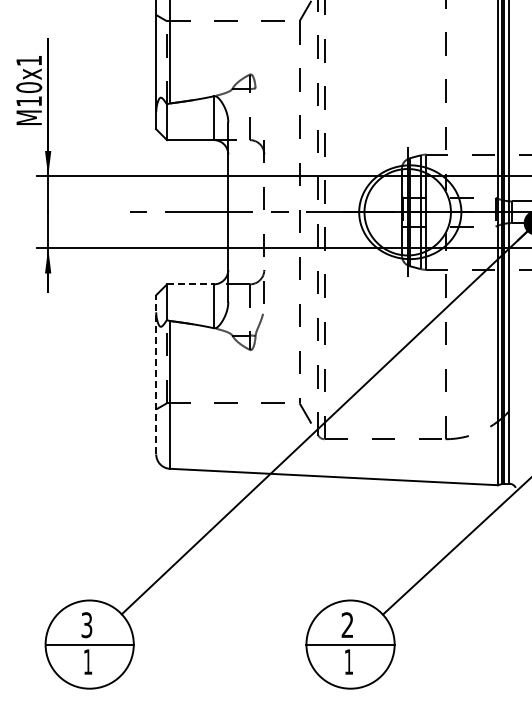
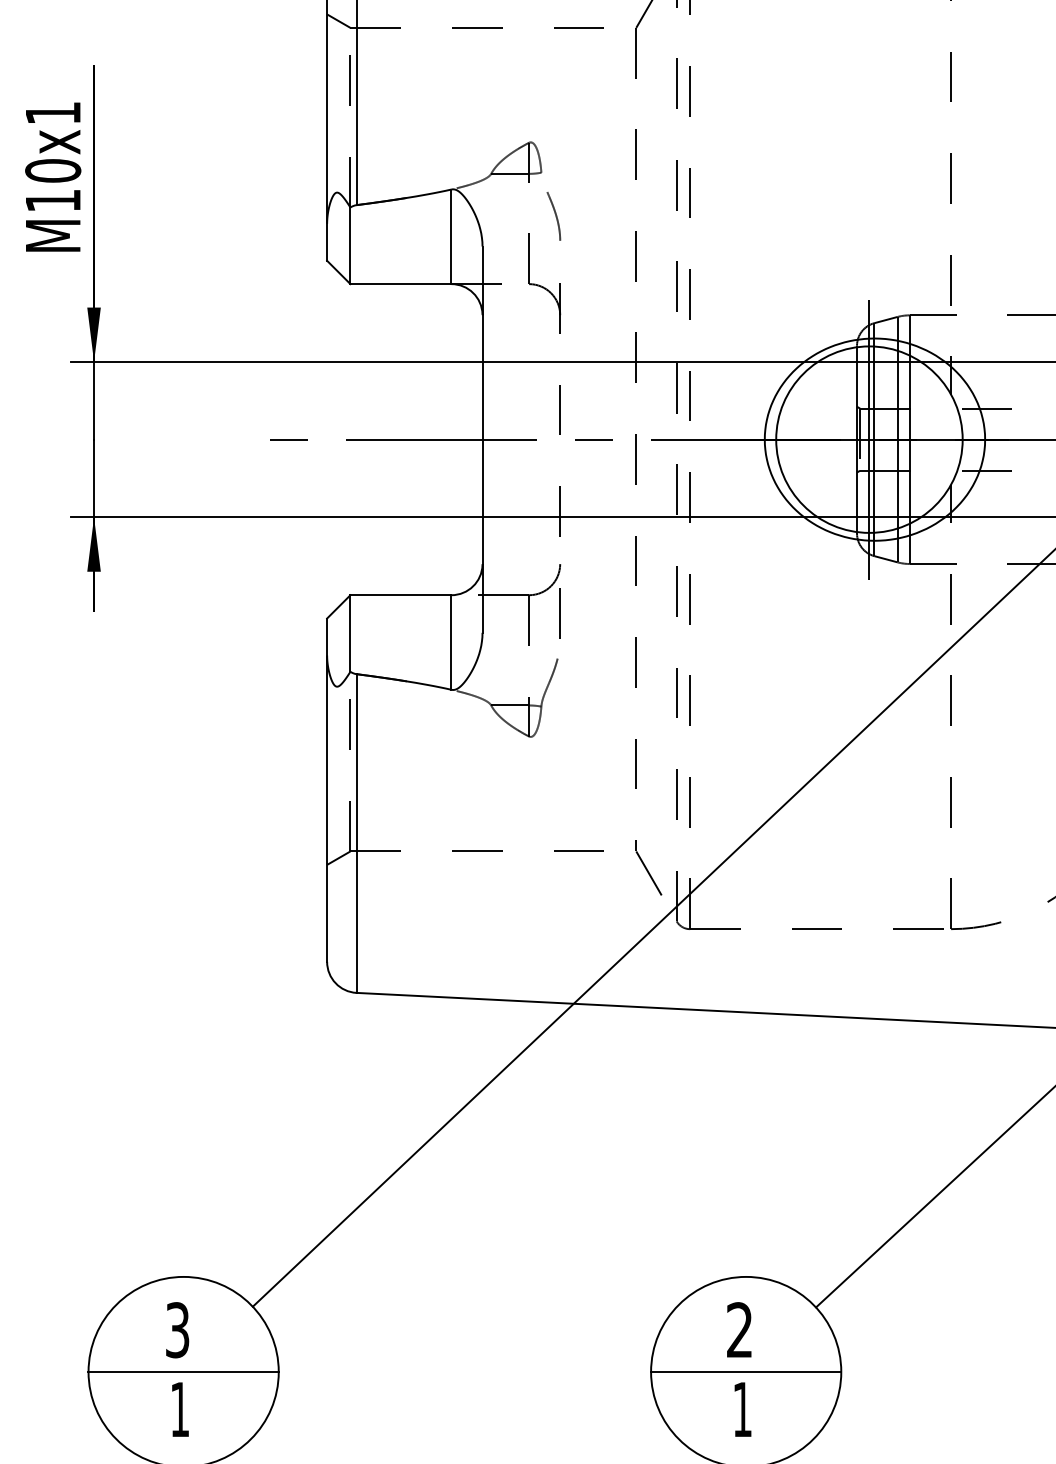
line: (261, 108) -> (554, 215), added
line: (190, 284) -> (401, 595), dashed -> solid
line: (156, 374) -> (327, 789), dashed -> solid

